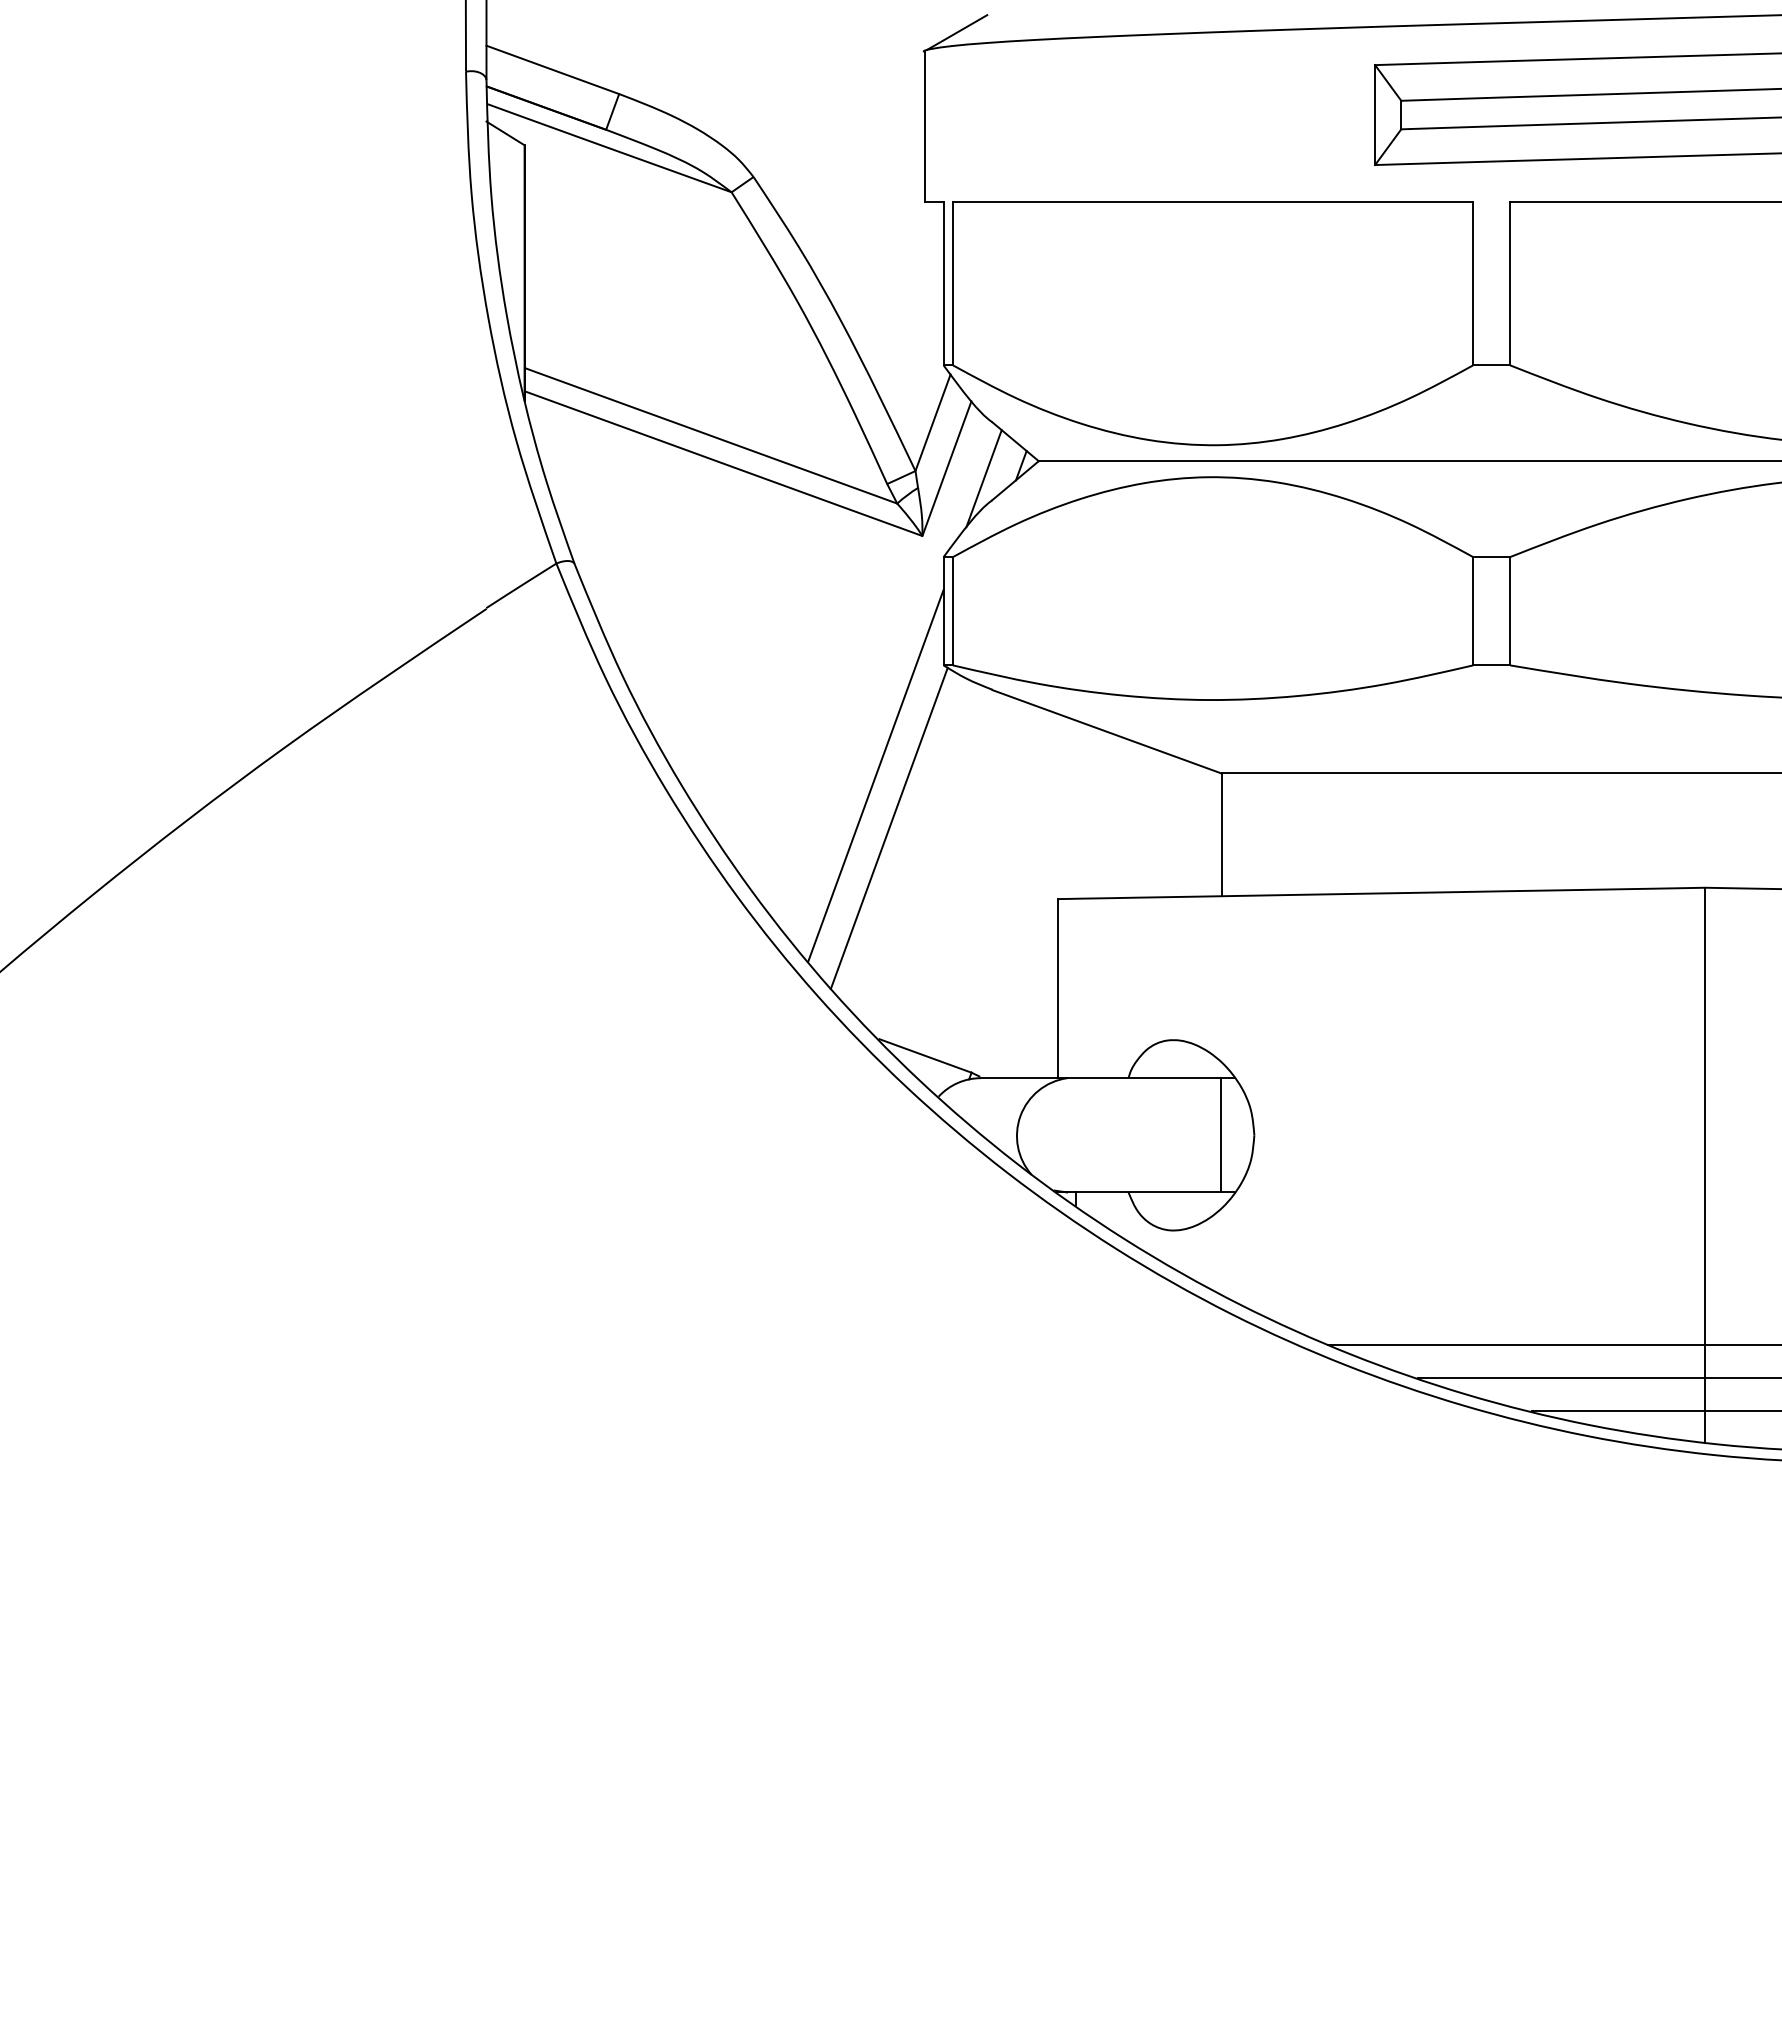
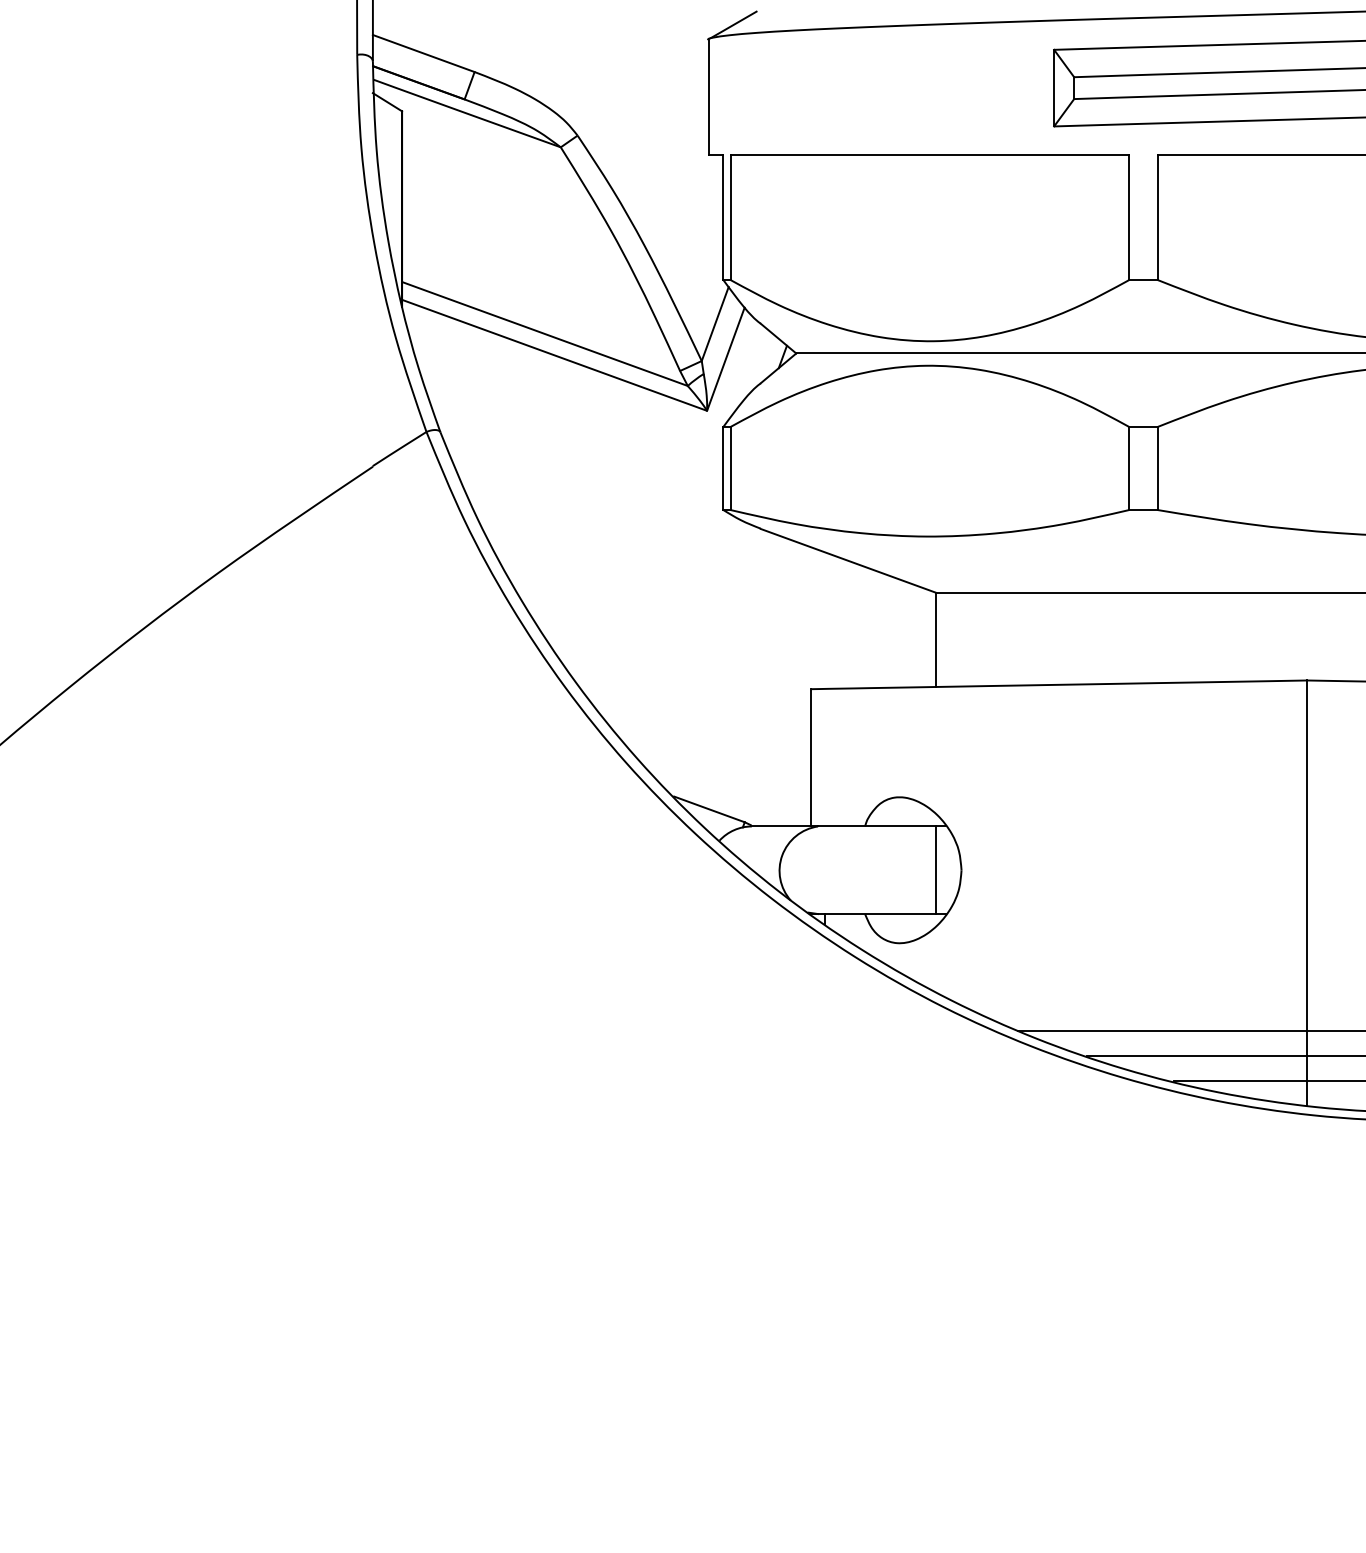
line: (983, 478) -> (753, 366), removed
line: (875, 775) -> (671, 594), removed
line: (888, 828) -> (681, 635), removed

